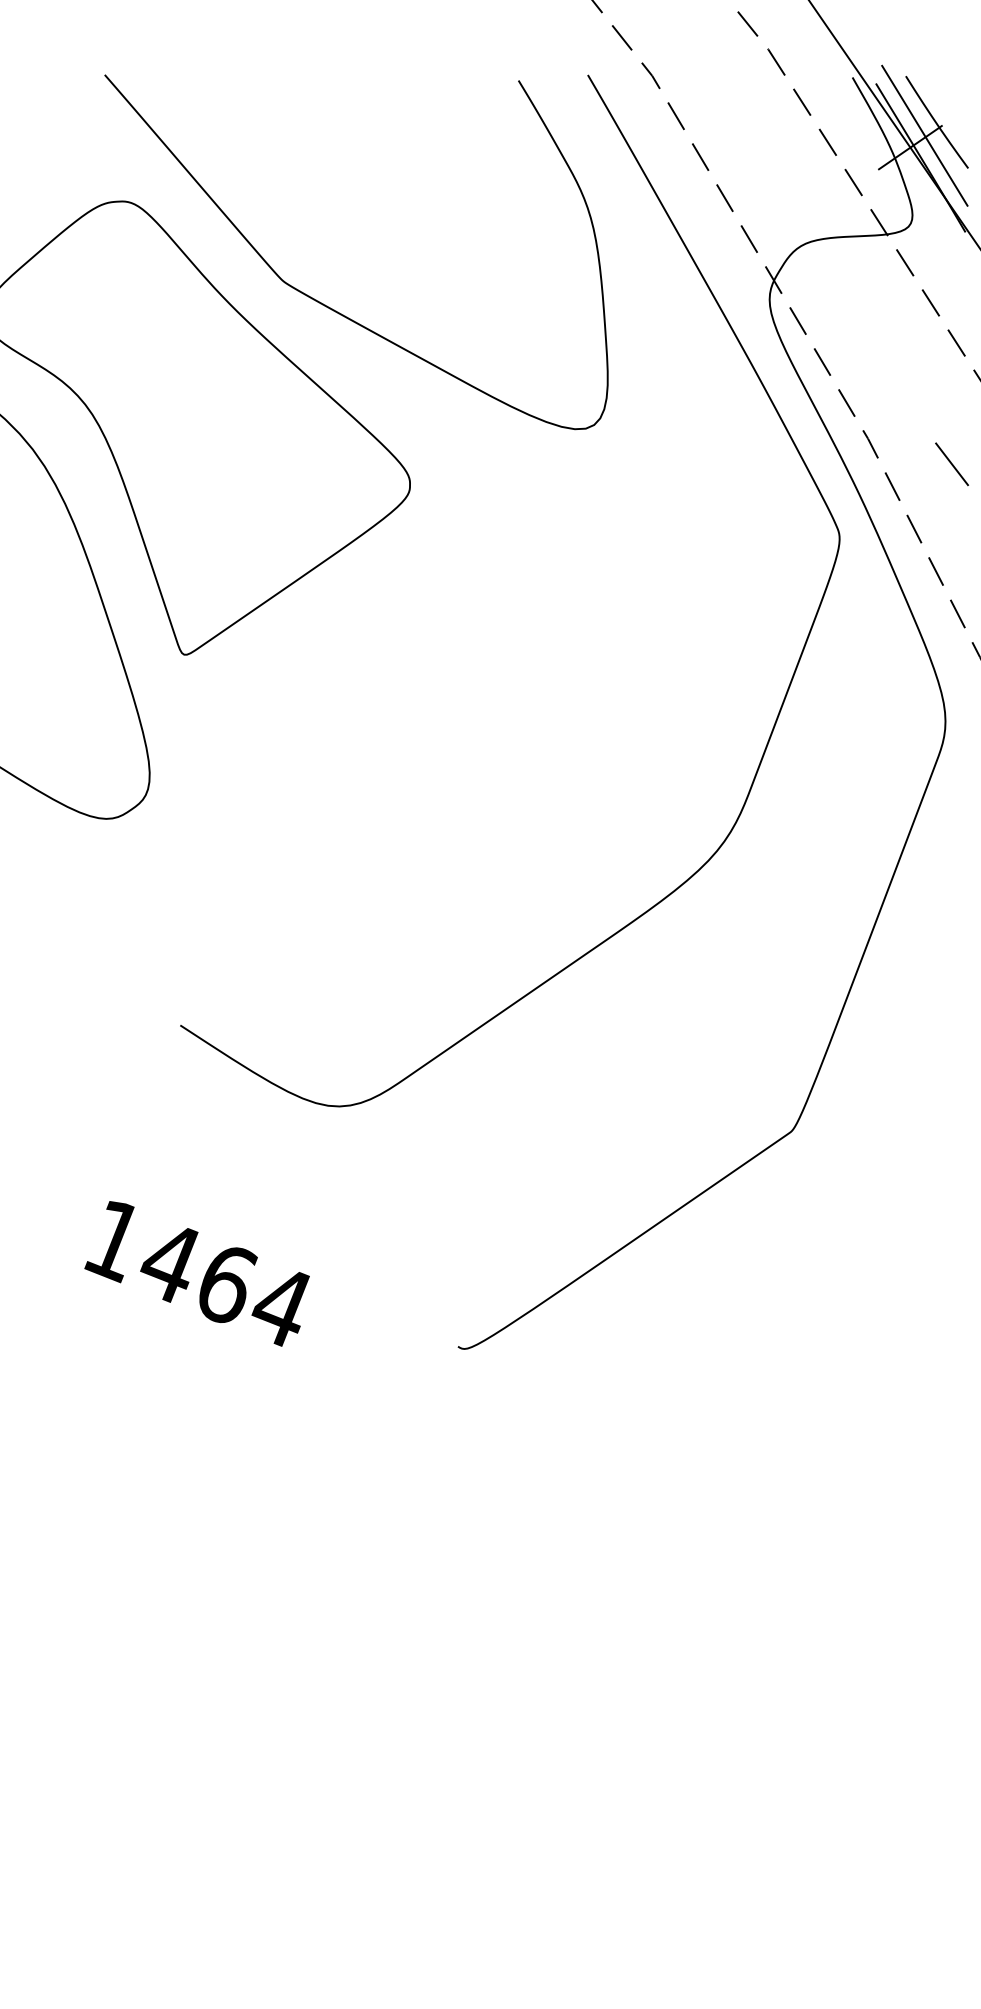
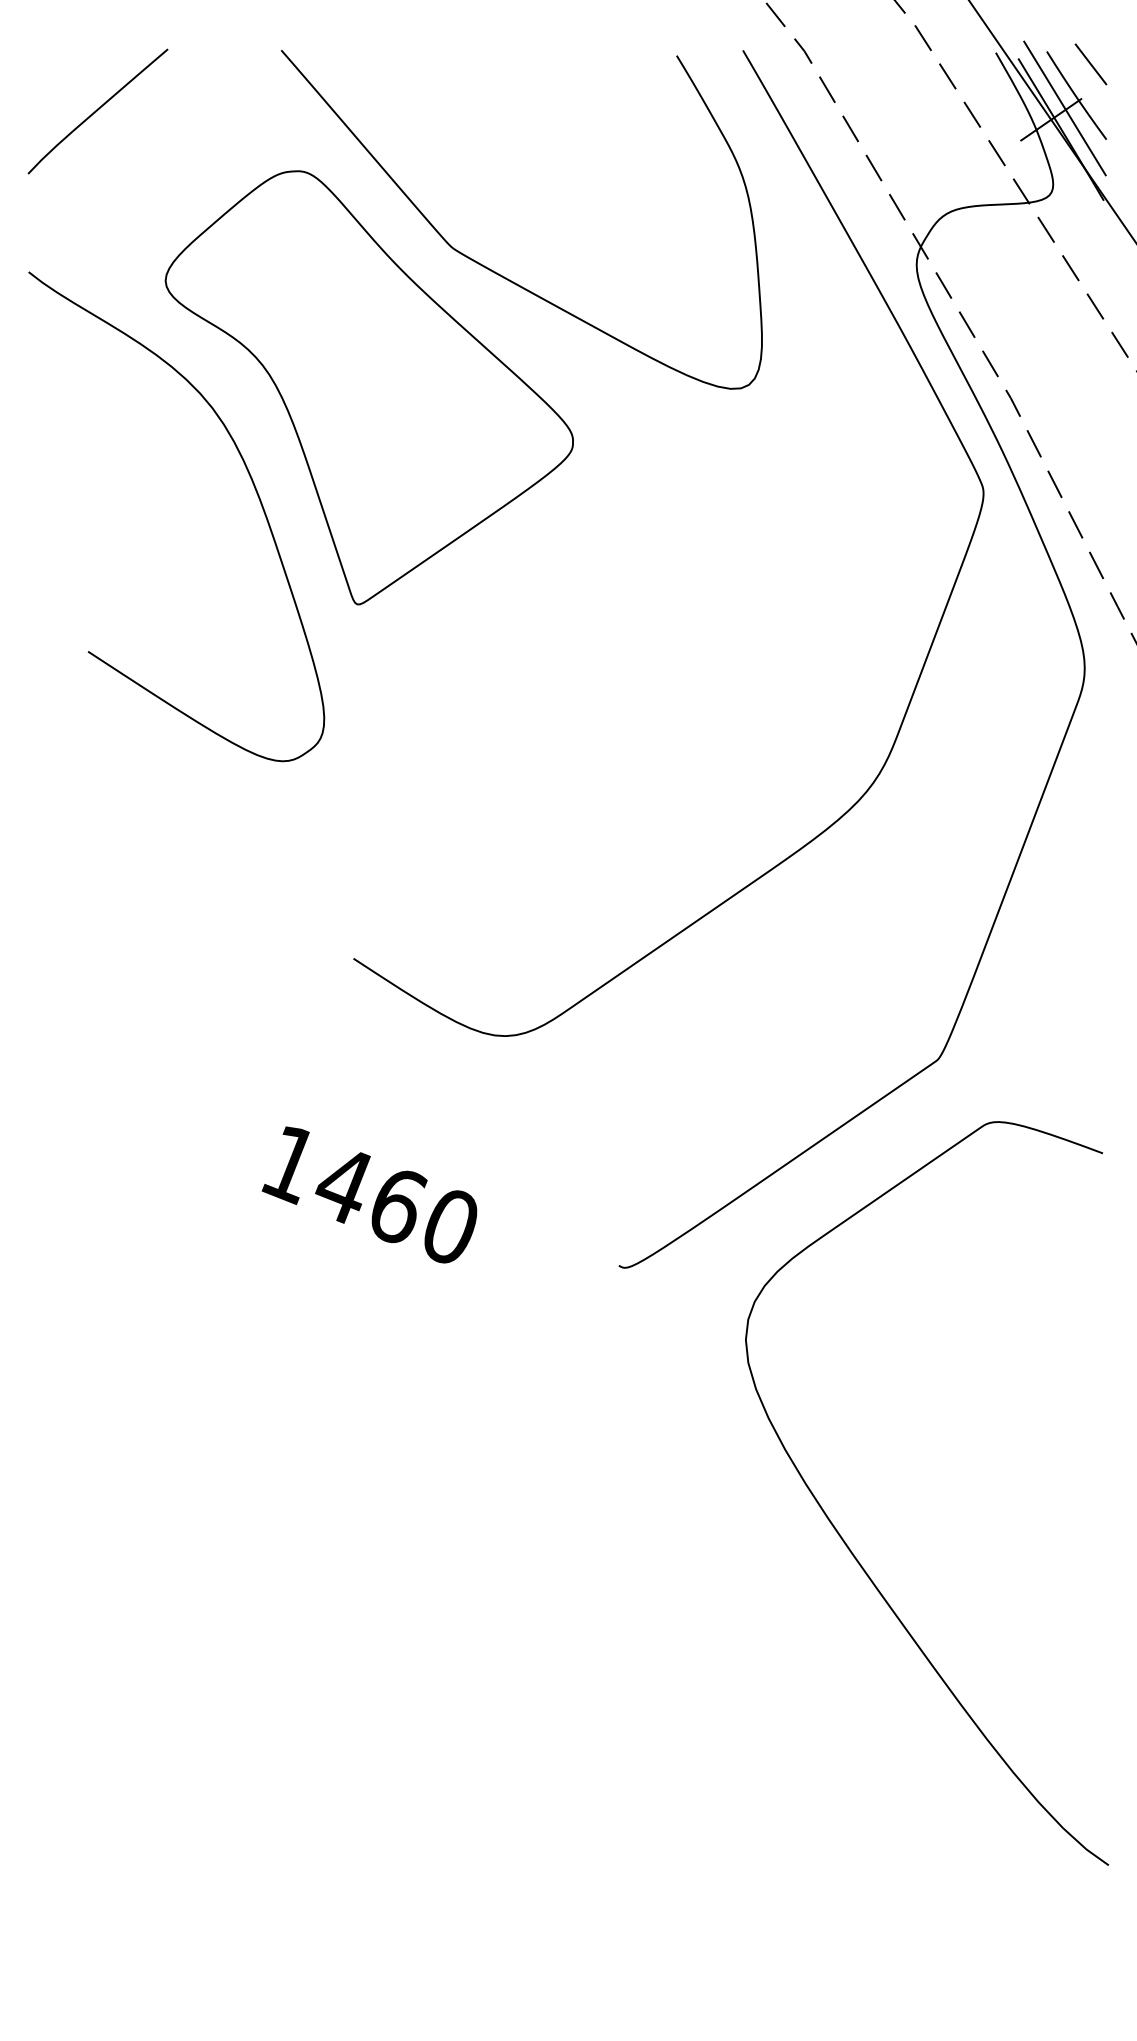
line: (951, 464) -> (1090, 64), moved
text: (280, 1306) -> (449, 1227), 1464 -> 1460
curve: (699, 1641) -> (849, 1547), added

